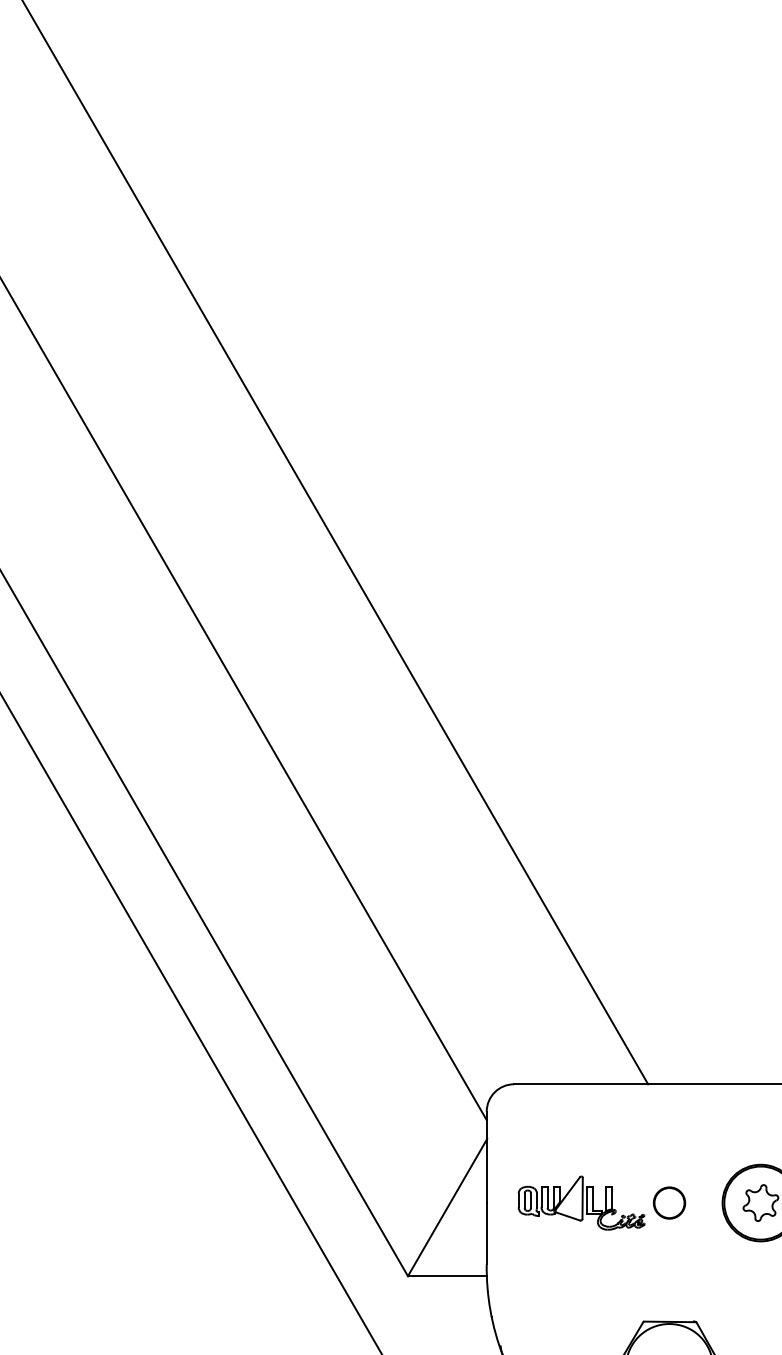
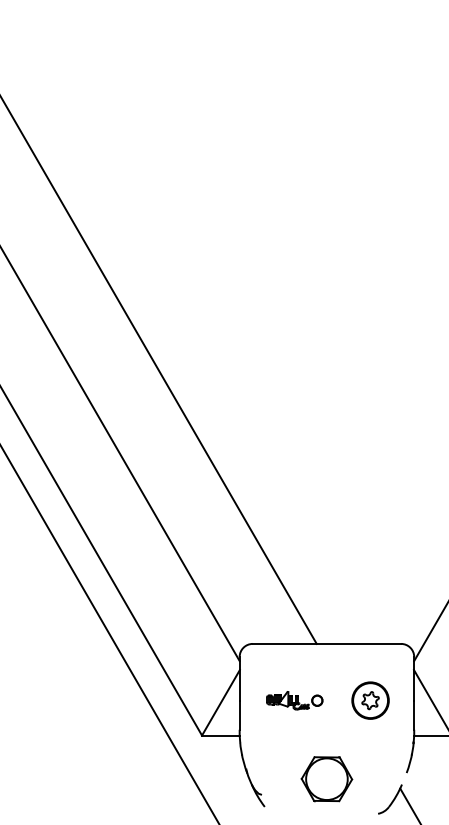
part: (601, 1202) -> (294, 700), size x0.7

